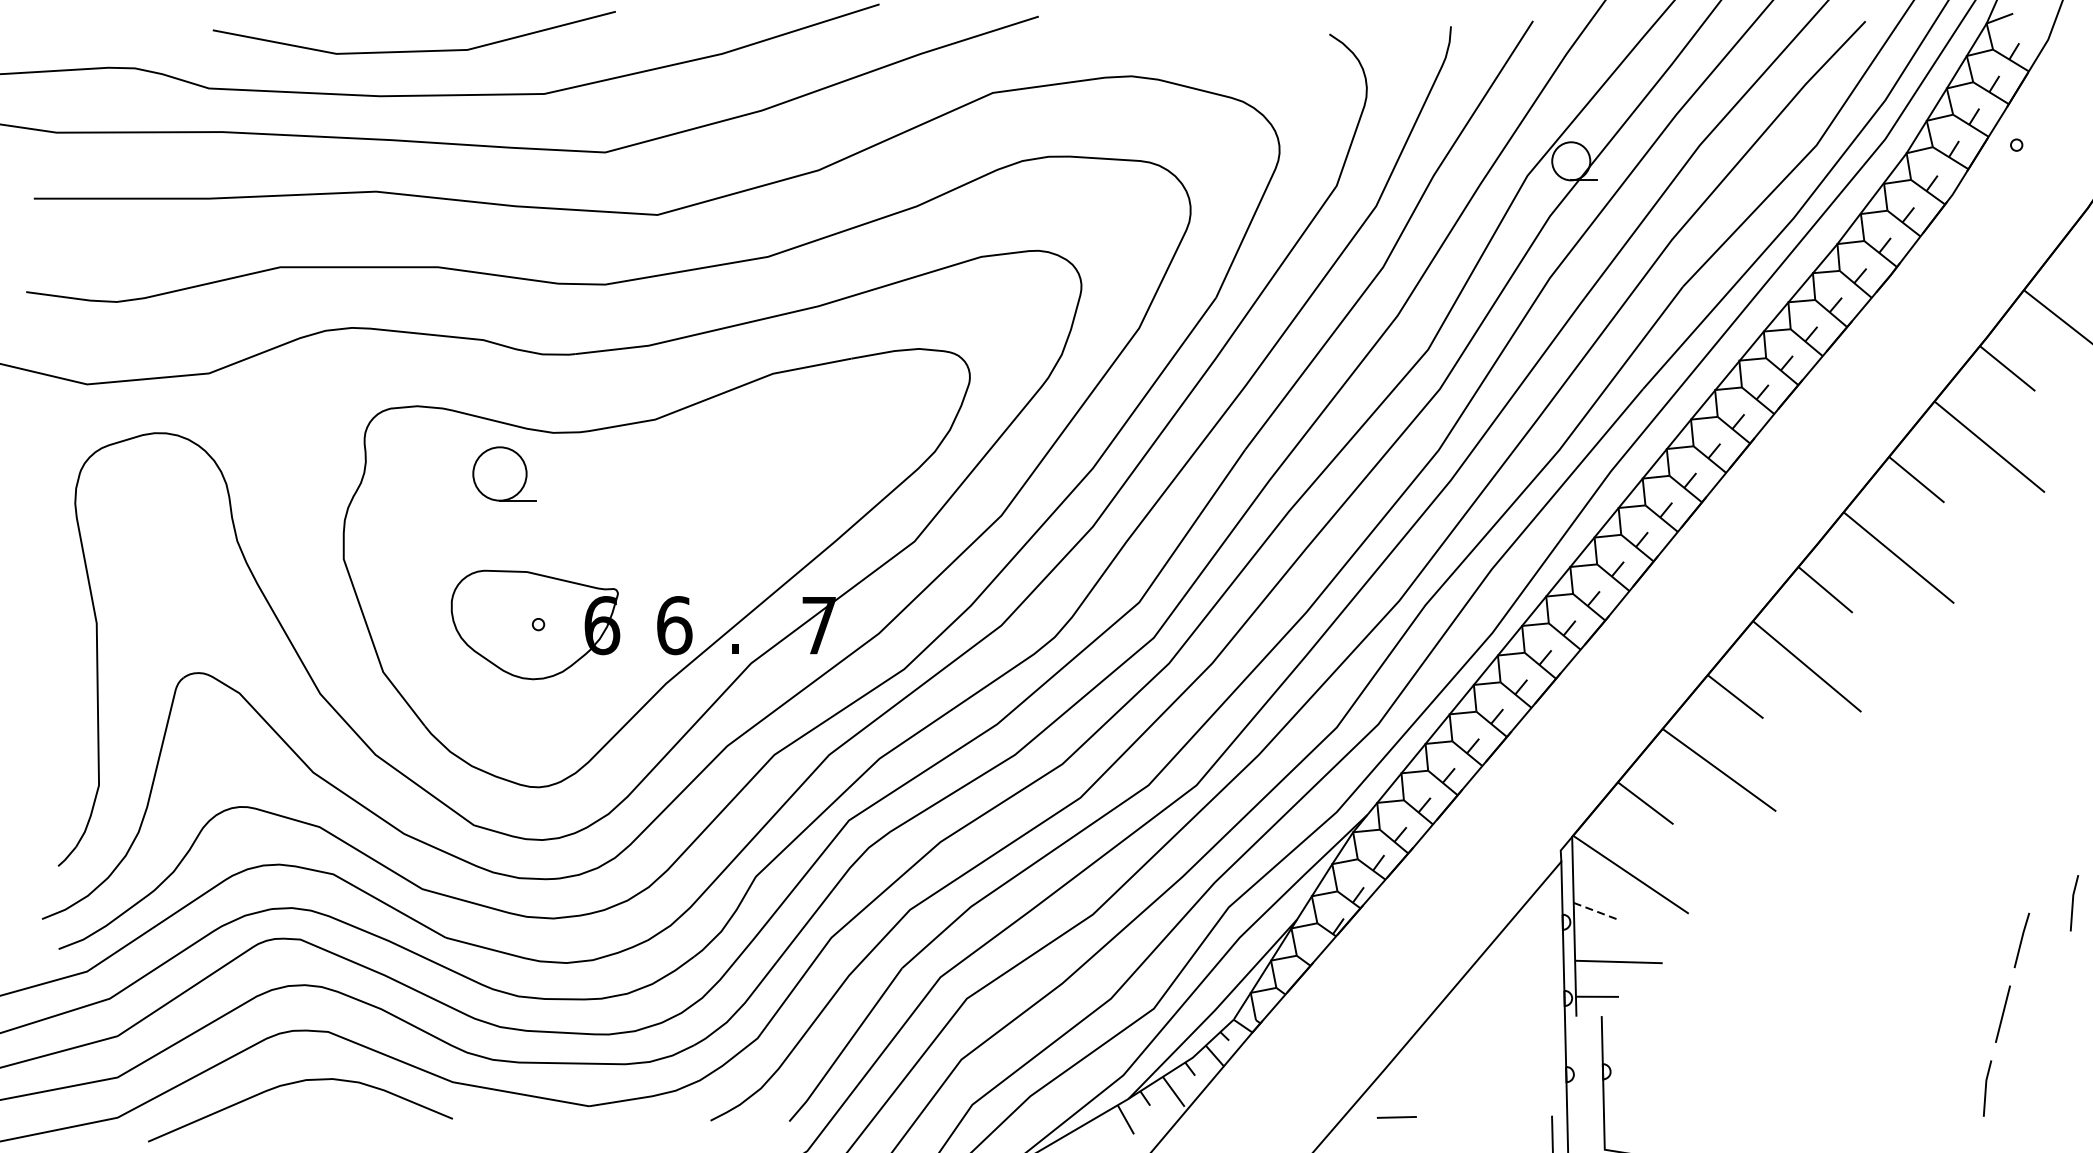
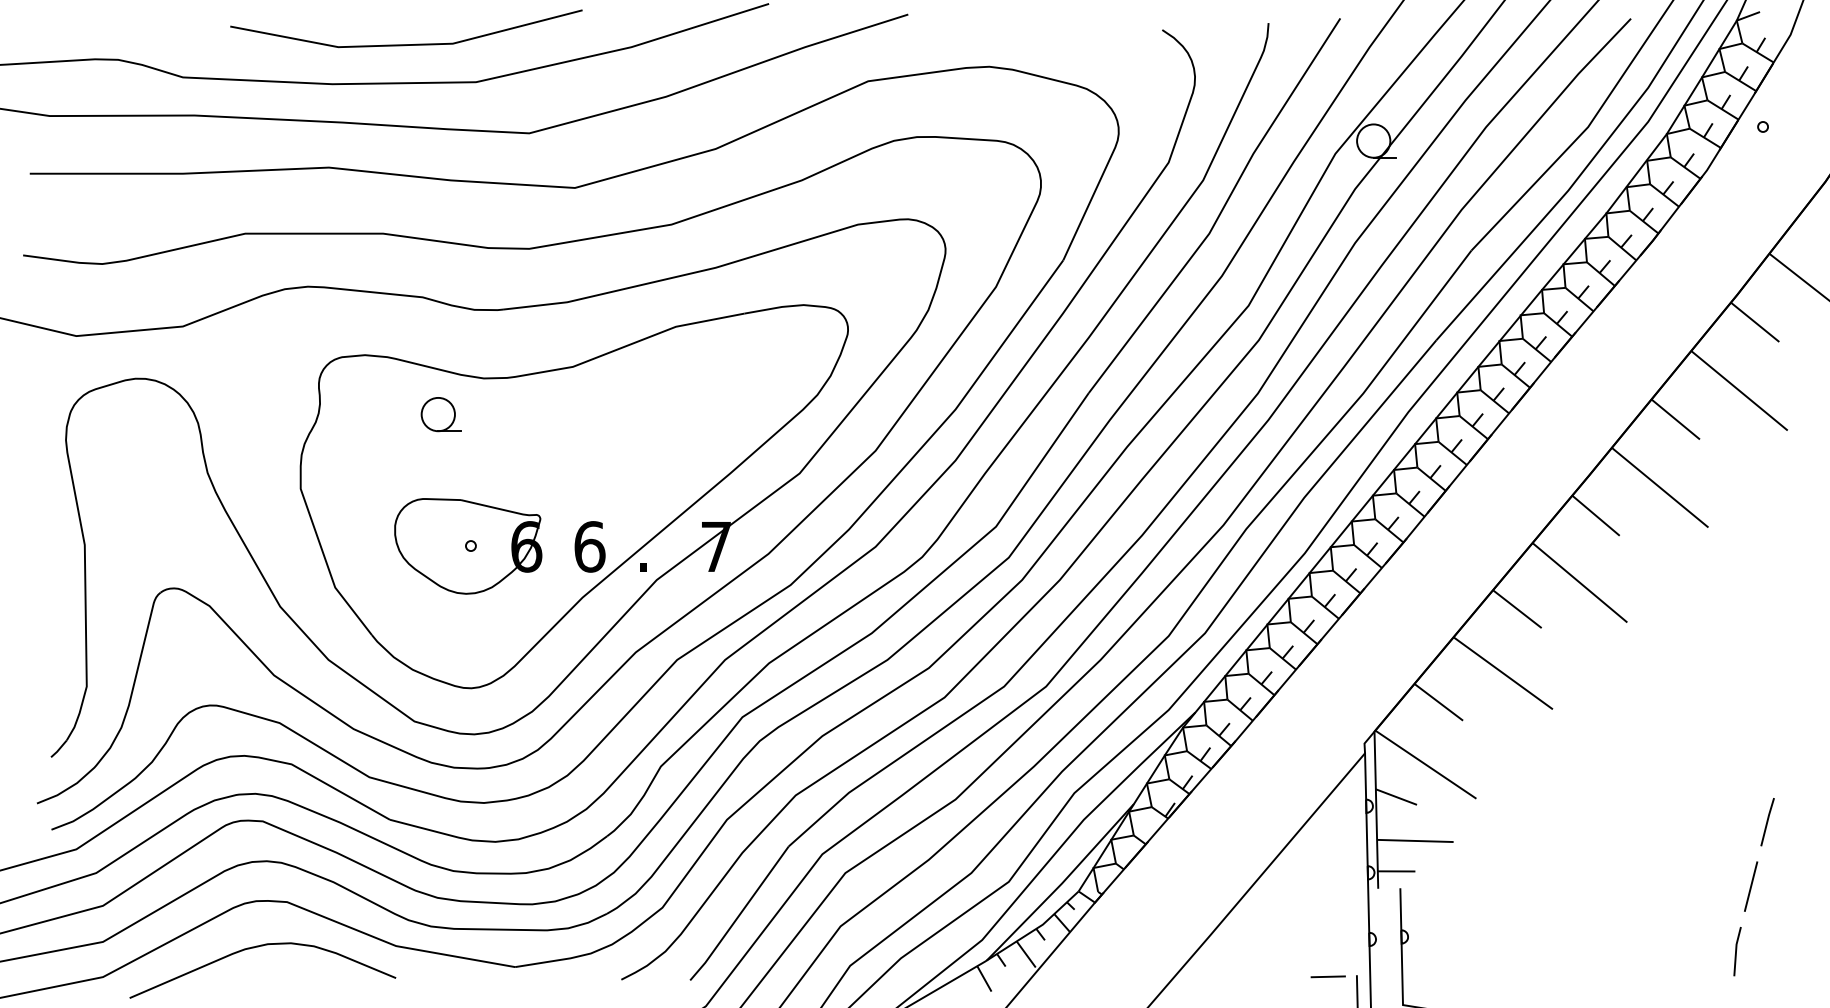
line: (414, 50) -> (406, 44), moved
part: (503, 474) -> (440, 414), size x0.71
line: (2073, 903) -> (1812, 789), removed
line: (1597, 912) -> (1396, 797), dashed -> solid
line: (1395, 1117) -> (1327, 976), moved

